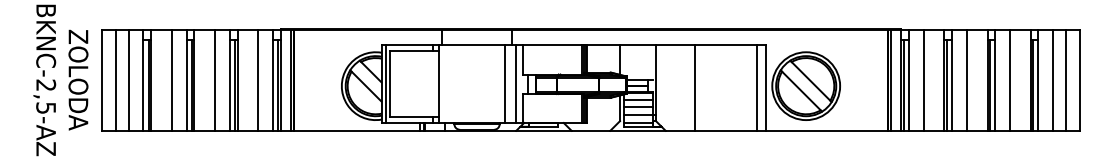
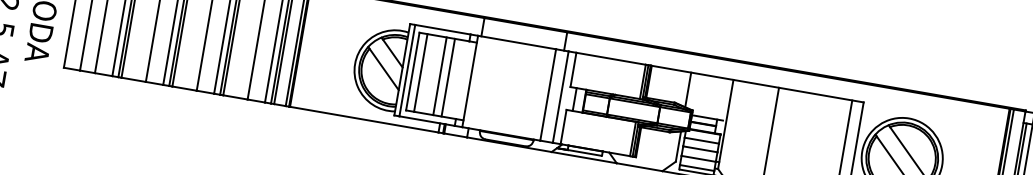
line: (397, 84) -> (421, 73), added
line: (413, 84) -> (439, 76), added
line: (420, 84) -> (448, 77), added

